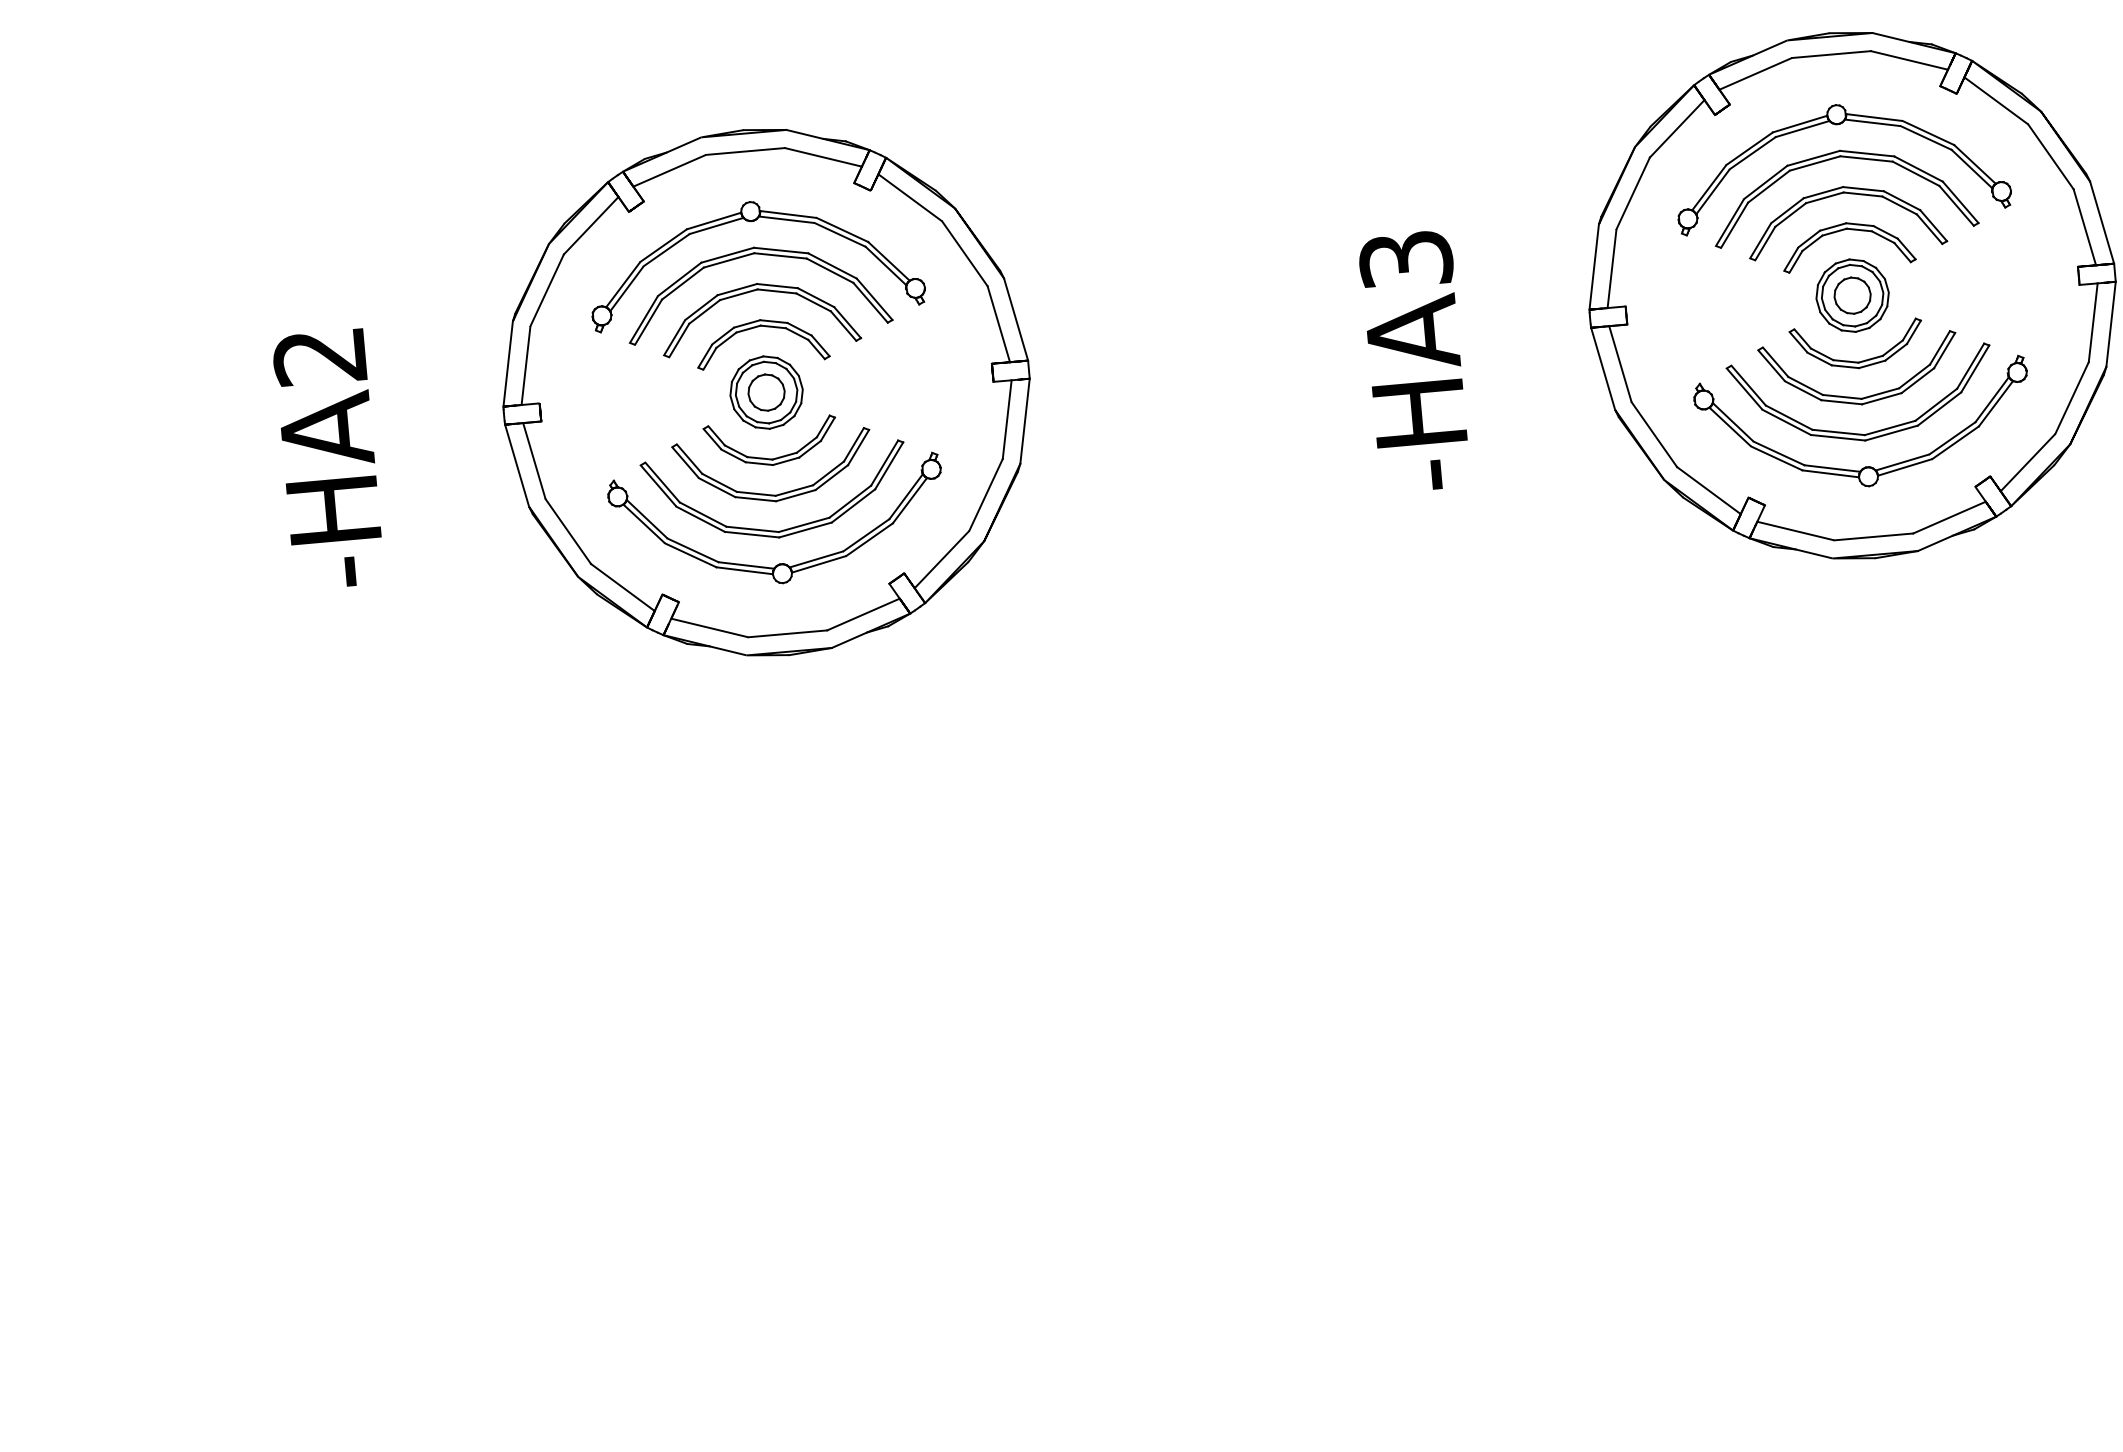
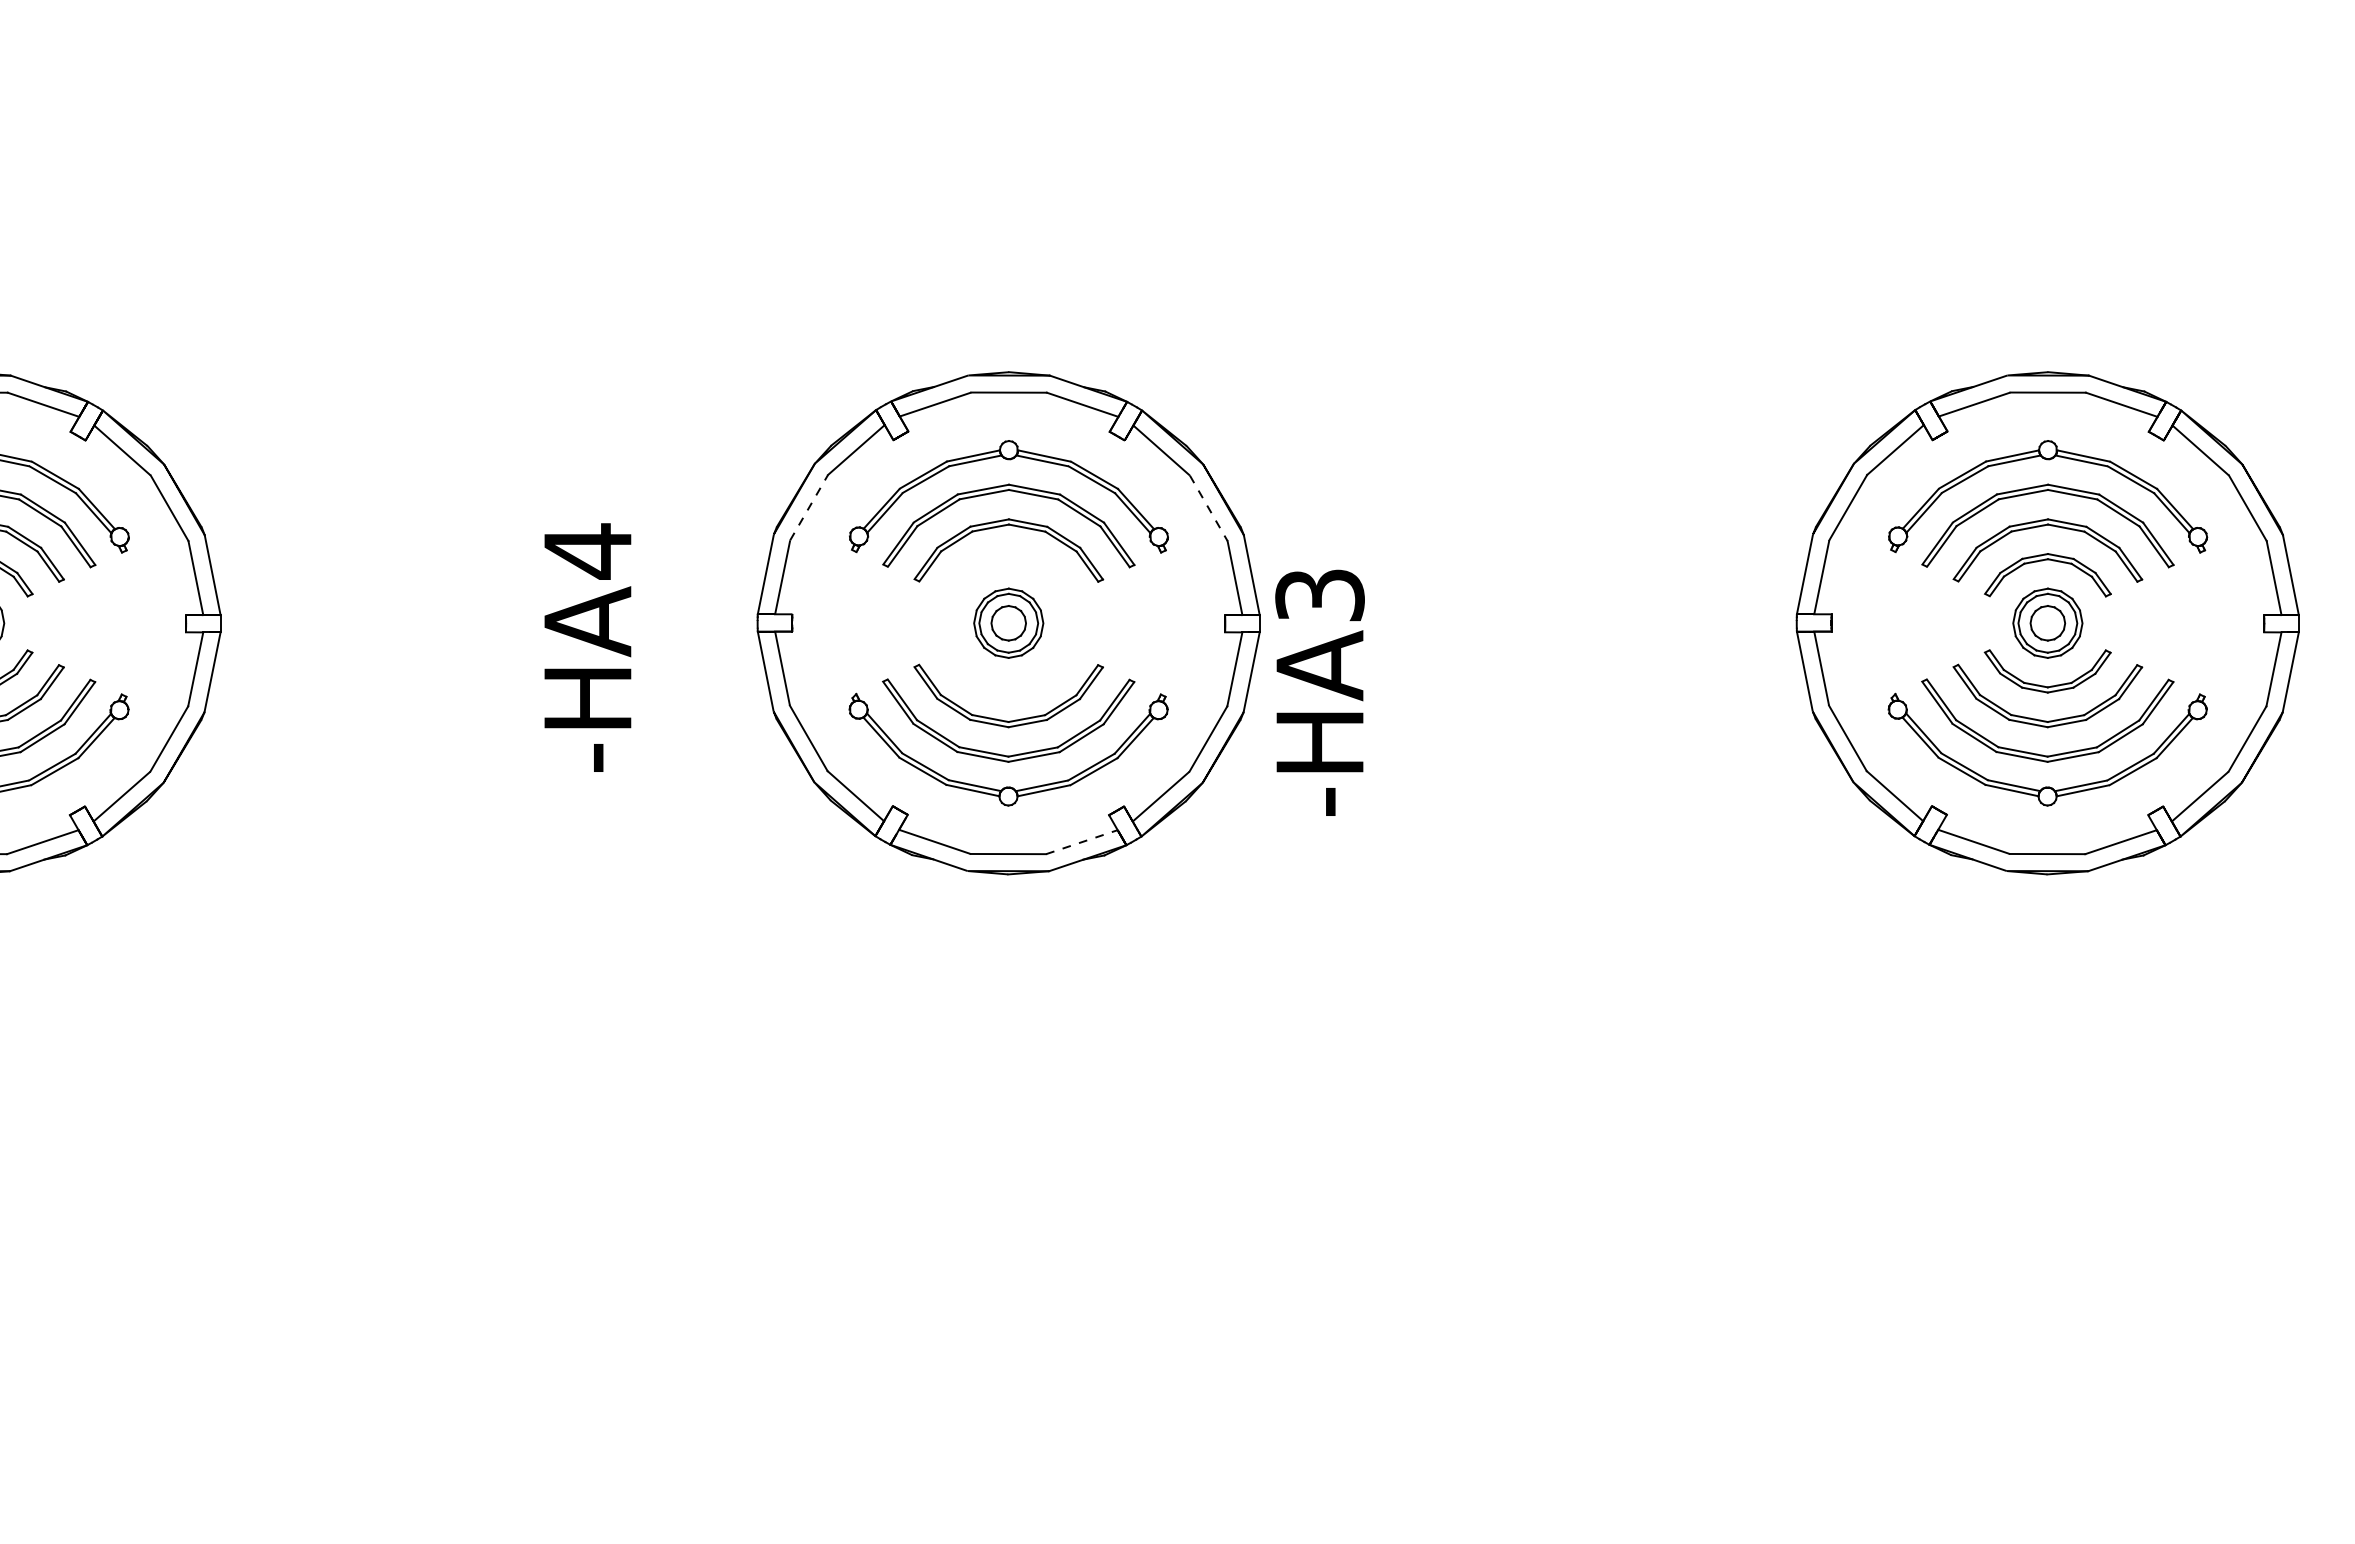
line: (964, 254) -> (1208, 508), solid -> dashed
line: (547, 290) -> (809, 507), solid -> dashed
part: (755, 328) -> (1003, 561), removed
text: (319, 356) -> (587, 551), -HA2 -> -HA4
text: (1414, 361) -> (1319, 692), moved
part: (768, 457) -> (1005, 685), removed
line: (863, 614) -> (1081, 842), solid -> dashed

